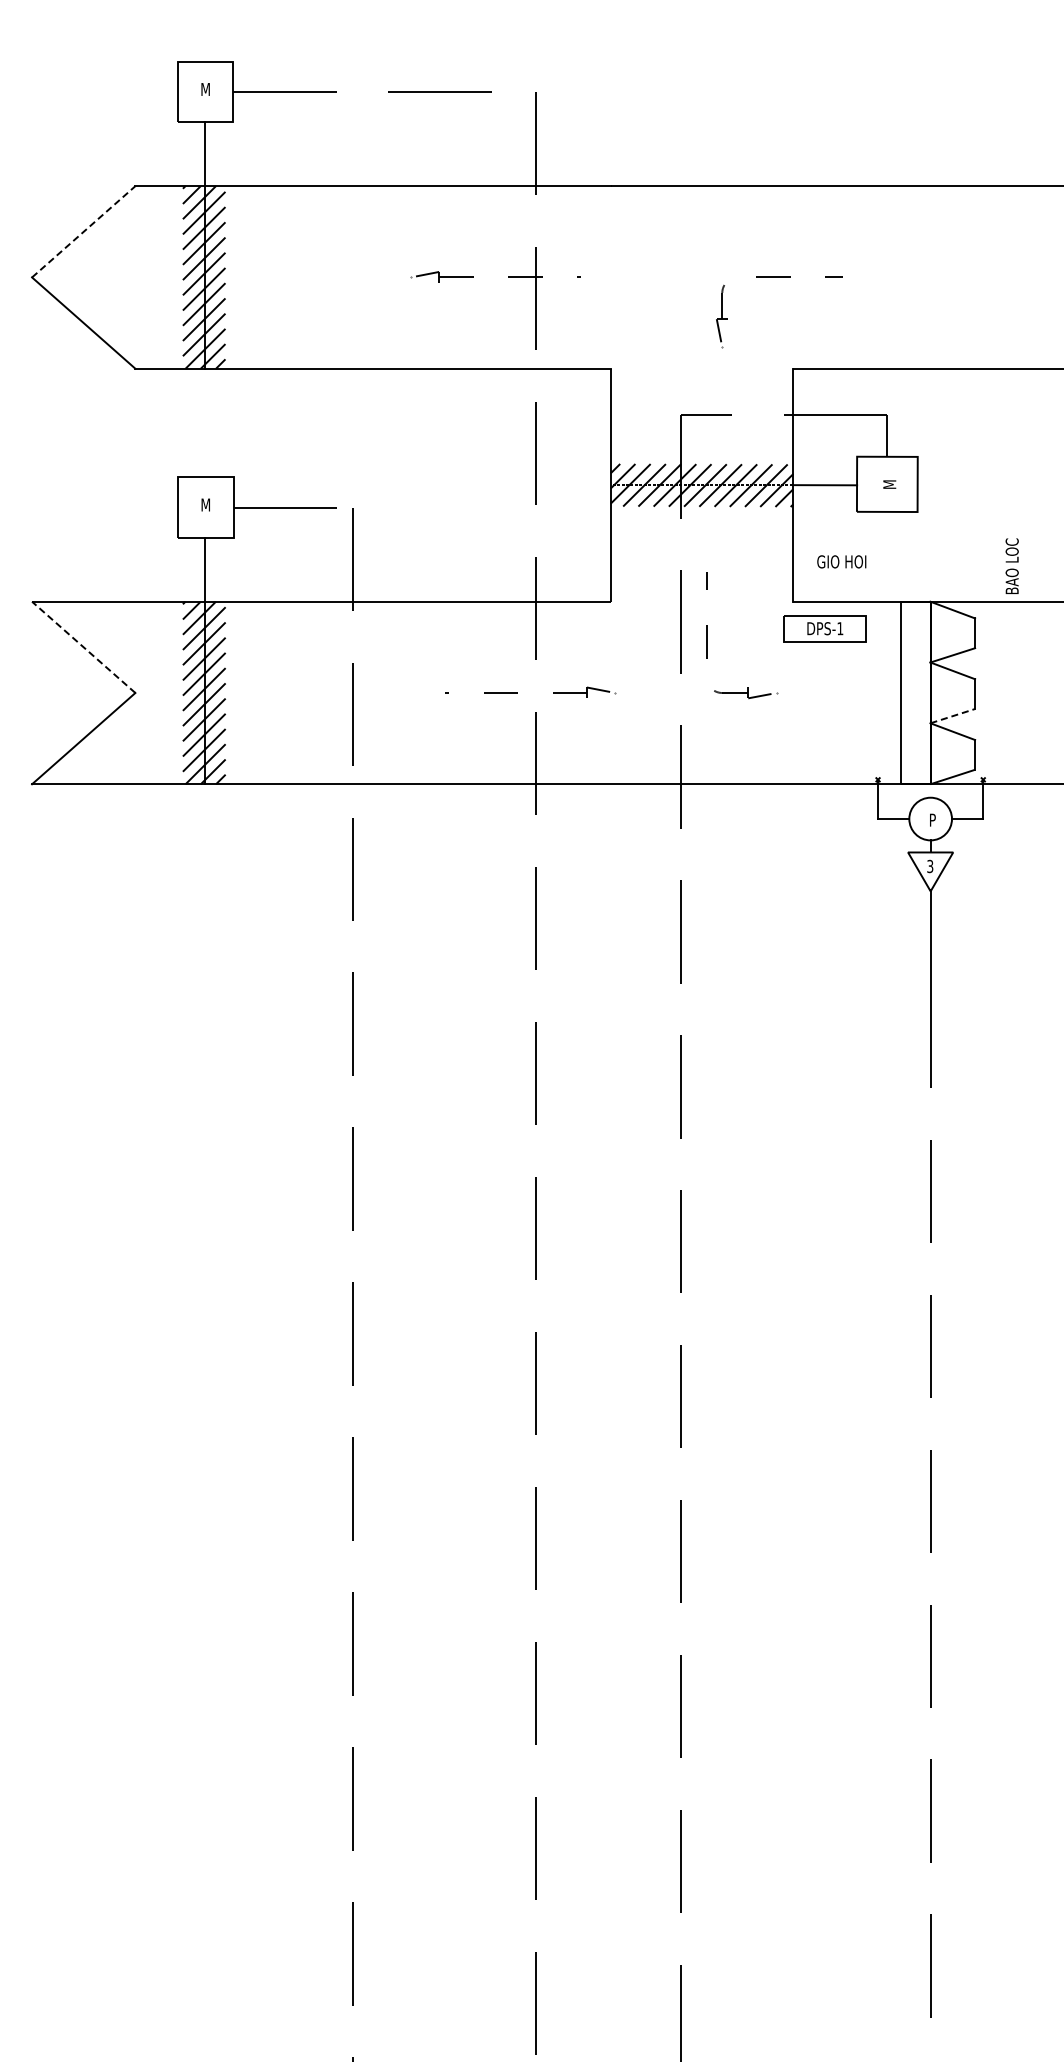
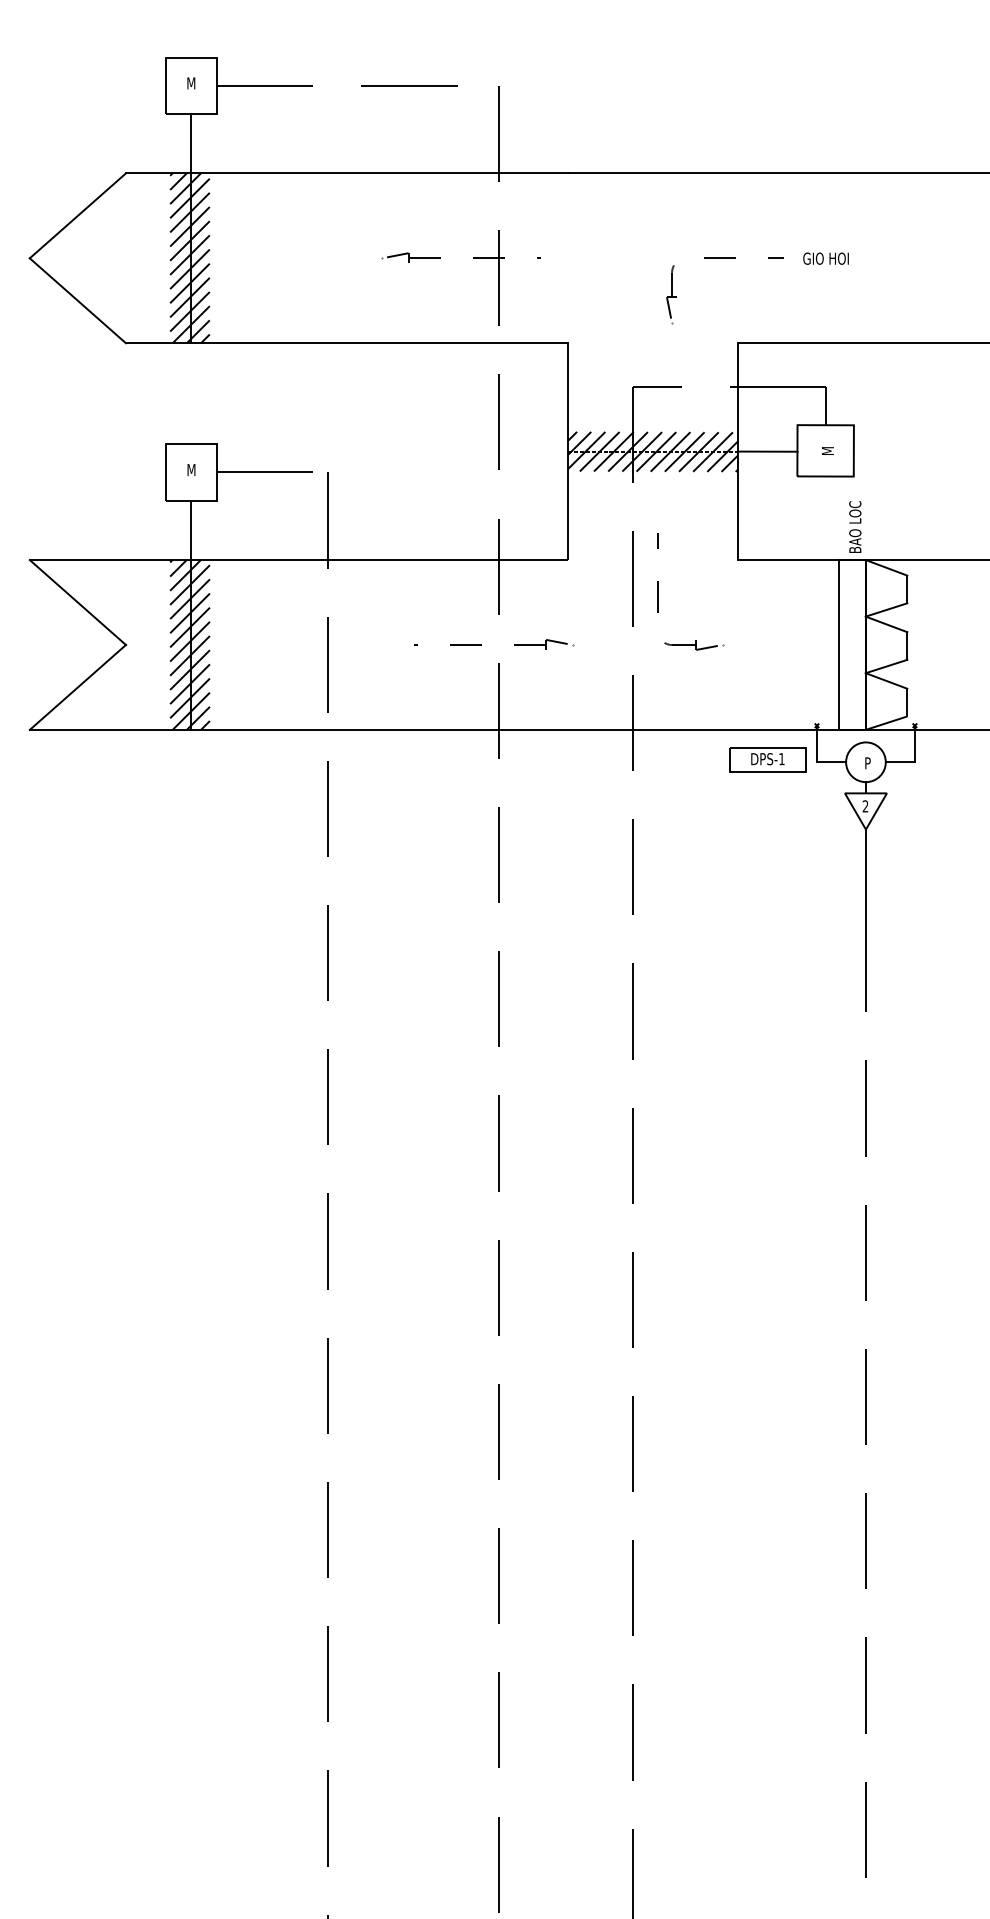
line: (83, 231) -> (77, 215), dashed -> solid
text: (841, 561) -> (825, 258), moved
text: (1011, 565) -> (854, 526), moved
part: (824, 628) -> (767, 758), moved
line: (83, 647) -> (77, 602), dashed -> solid
line: (953, 716) -> (887, 666), dashed -> solid
text: (930, 866) -> (865, 806), 3 -> 2

